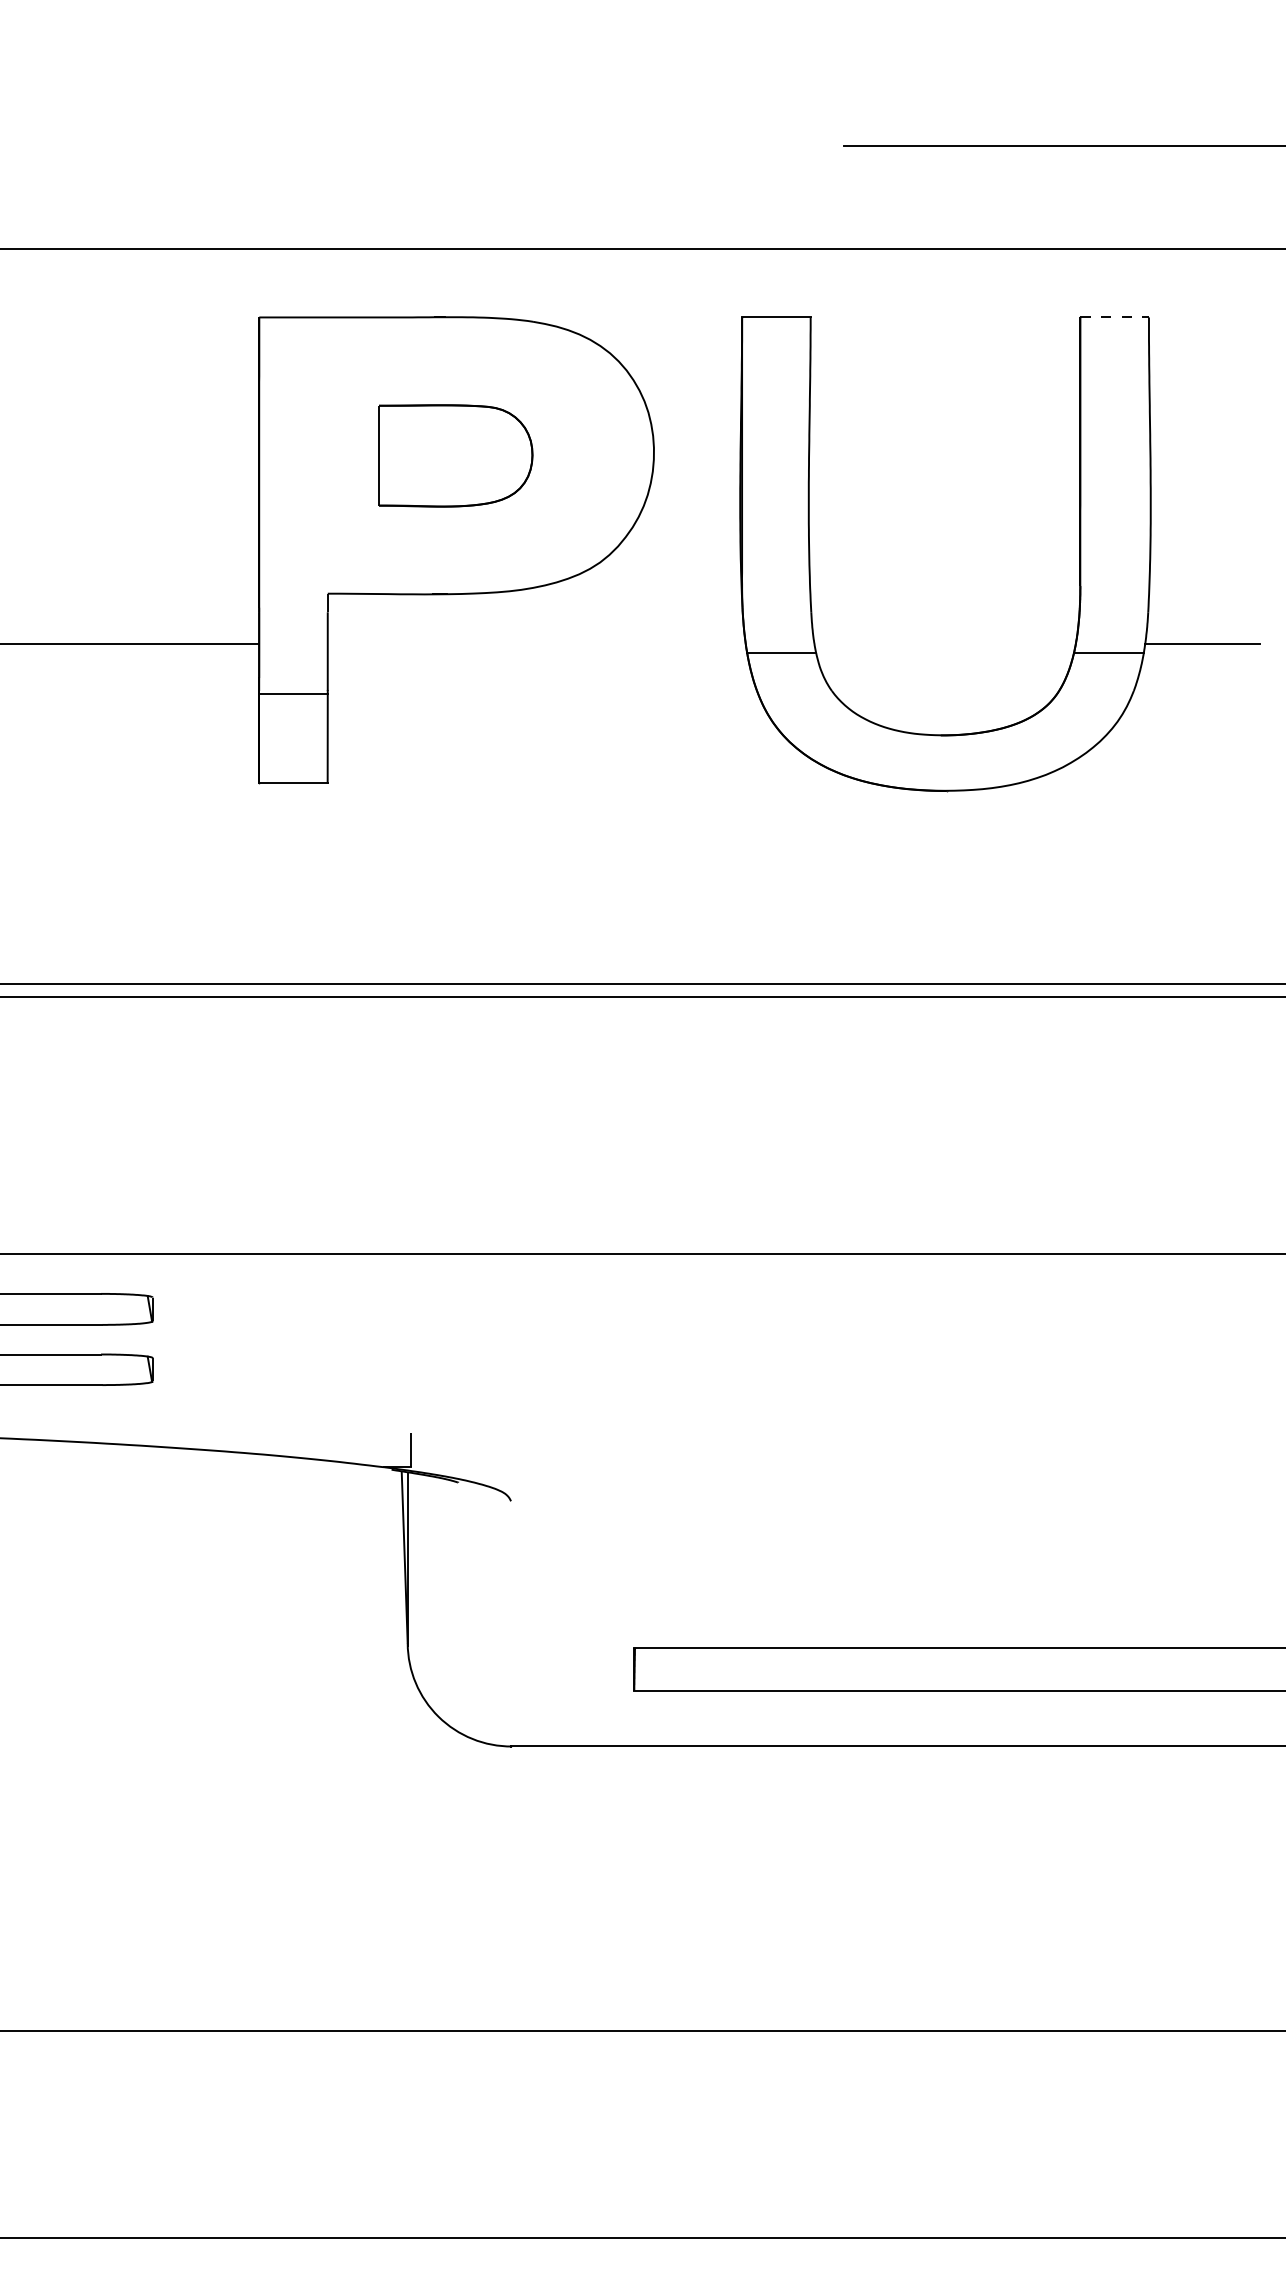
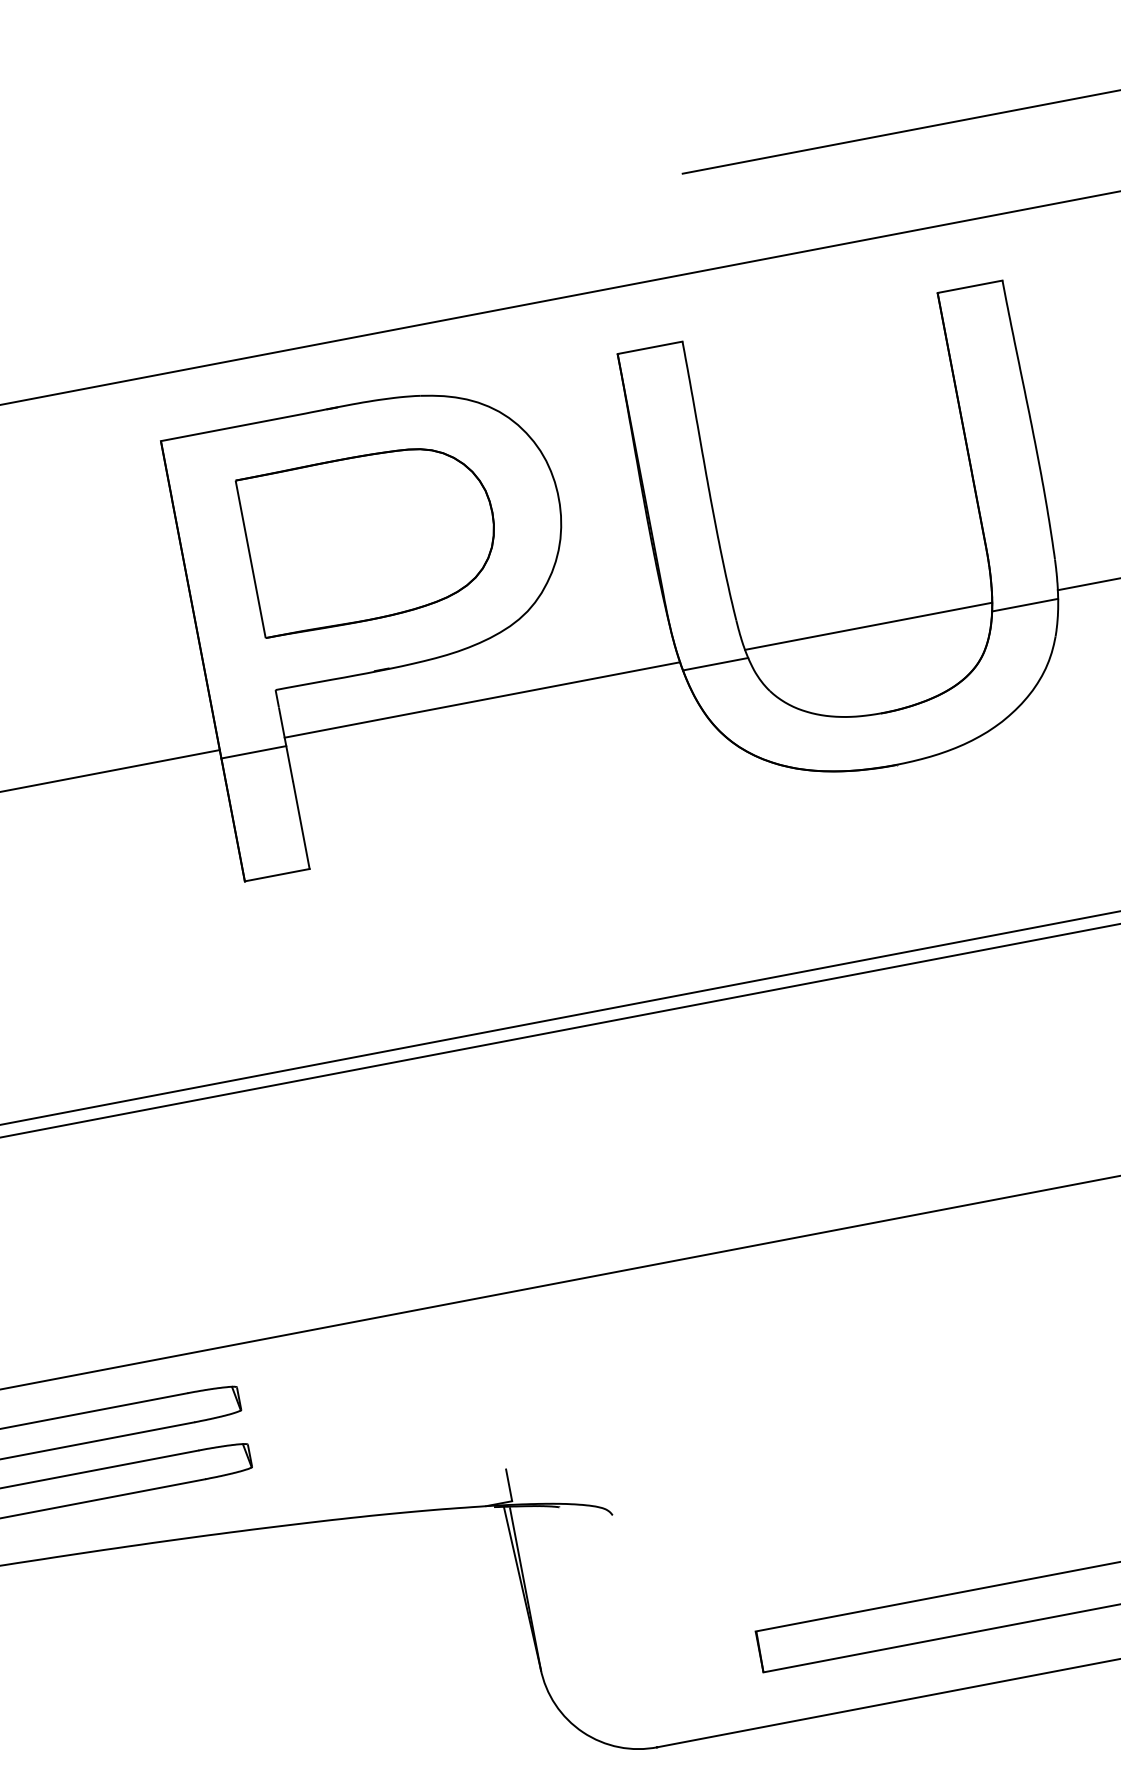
line: (1115, 317) -> (970, 286), dashed -> solid
part: (455, 455) -> (371, 536), size x1.67
line: (536, 644) -> (482, 700), added
line: (944, 644) -> (868, 626), added
line: (293, 693) -> (253, 751), moved

